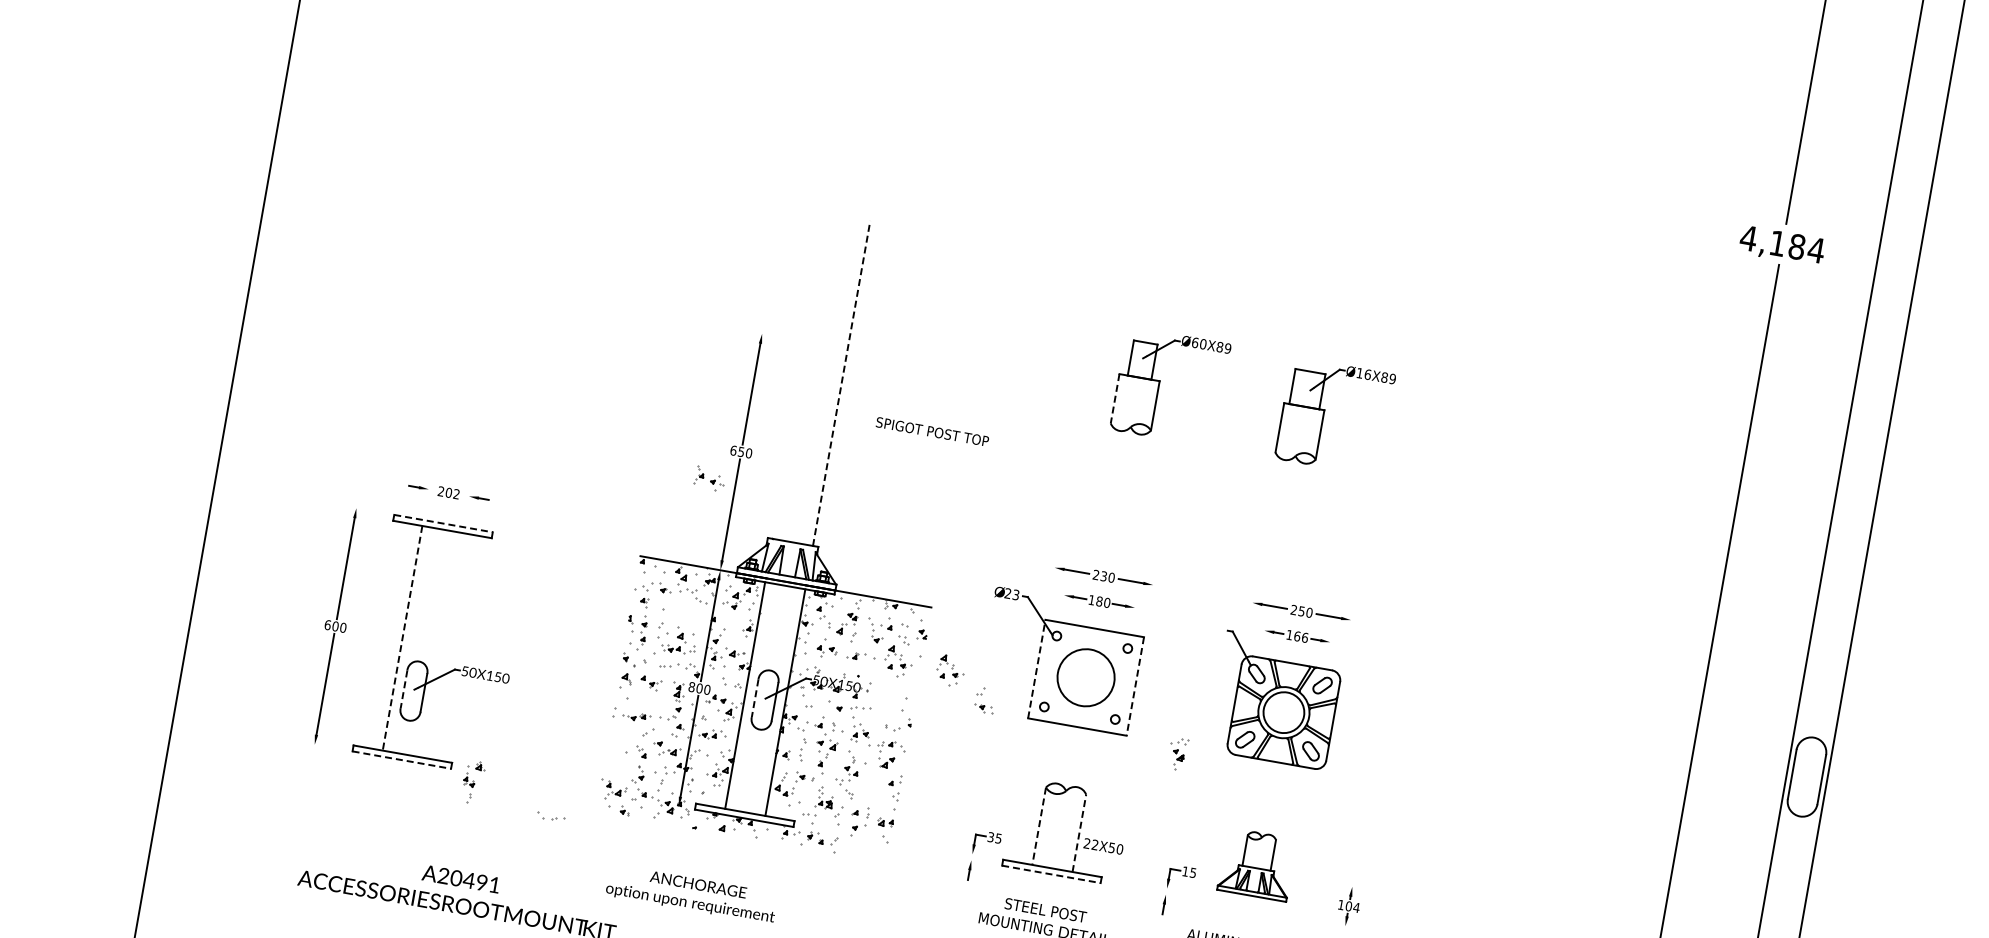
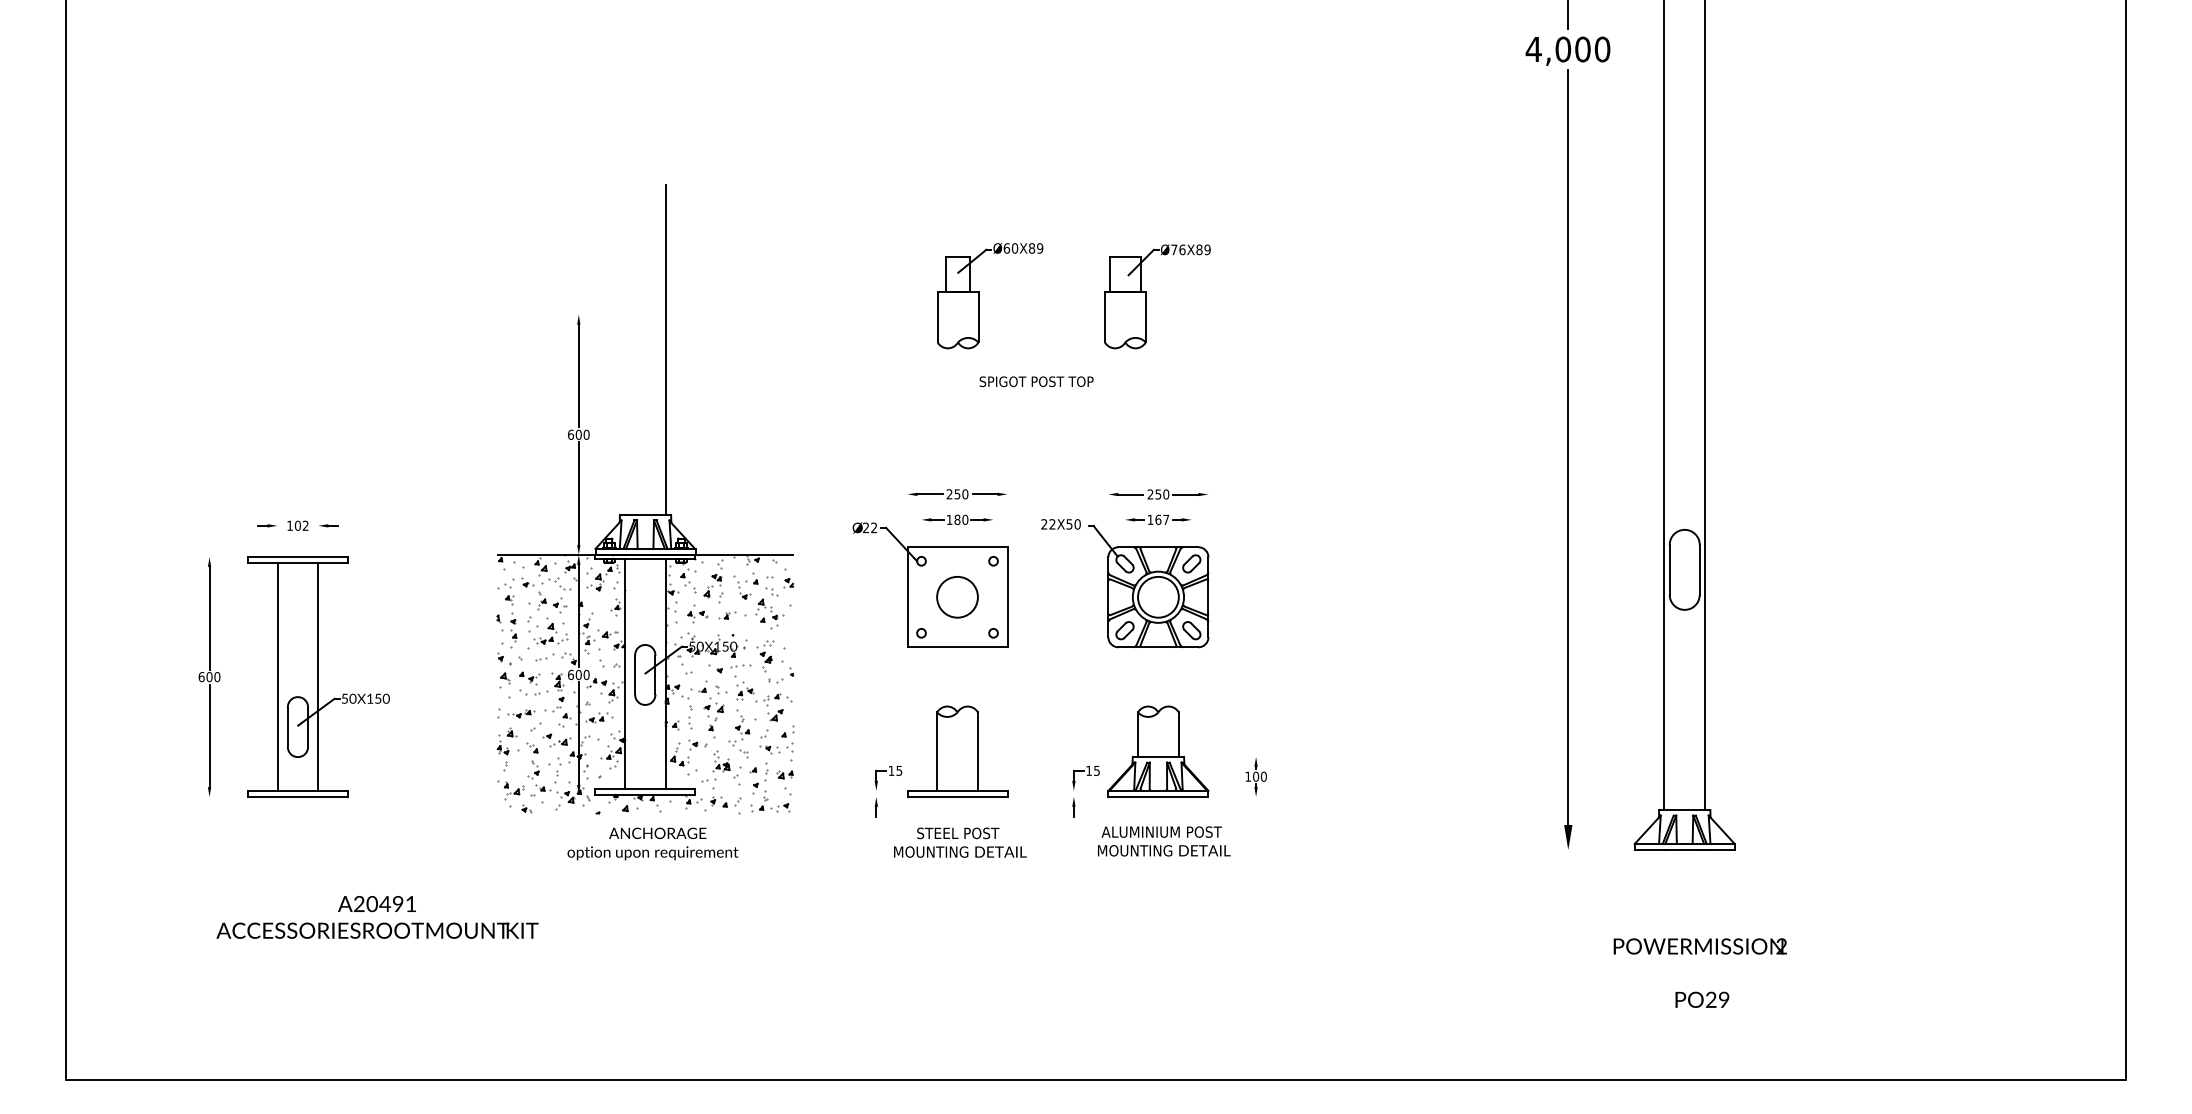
text: (1796, 246) -> (1582, 49), 4,184 -> 4,000
text: (1360, 372) -> (1174, 249), Ø16X89 -> Ø76X89
line: (841, 383) -> (665, 349), dashed -> solid
line: (1114, 398) -> (937, 317), dashed -> solid
text: (932, 431) -> (1036, 381), moved
text: (741, 451) -> (578, 434), 650 -> 600
part: (709, 478) -> (552, 602), moved
text: (440, 491) -> (289, 525), 202 -> 102
line: (443, 524) -> (298, 557), dashed -> solid
text: (1104, 575) -> (957, 493), 230 -> 250
text: (1016, 595) -> (874, 528), 23 -> 22
text: (1305, 637) -> (1166, 519), 166 -> 167
line: (402, 638) -> (277, 677), dashed -> solid
line: (442, 645) -> (318, 677), added
line: (1036, 668) -> (907, 596), dashed -> solid
part: (950, 670) -> (822, 613), removed
circle: (1086, 677) -> (957, 596), size x0.71
text: (691, 686) -> (570, 674), 800 -> 600
line: (1135, 686) -> (1007, 597), dashed -> solid
line: (403, 689) -> (287, 727), dashed -> solid
line: (755, 698) -> (635, 675), dashed -> solid
part: (984, 700) -> (769, 741), moved
part: (1178, 754) -> (765, 656), moved
line: (402, 760) -> (298, 797), dashed -> solid
part: (472, 782) -> (506, 749), moved
part: (550, 817) -> (533, 692), moved
line: (1039, 827) -> (937, 752), dashed -> solid
line: (1078, 833) -> (977, 751), dashed -> solid
text: (990, 836) -> (891, 770), 35 -> 15
part: (866, 846) -> (770, 801), added
text: (1103, 846) -> (1060, 524), moved
part: (1257, 864) -> (1158, 751), size x1.43
line: (1052, 874) -> (958, 796), dashed -> solid
text: (691, 893) -> (652, 843), moved
text: (1356, 907) -> (1263, 776), 104 -> 100

